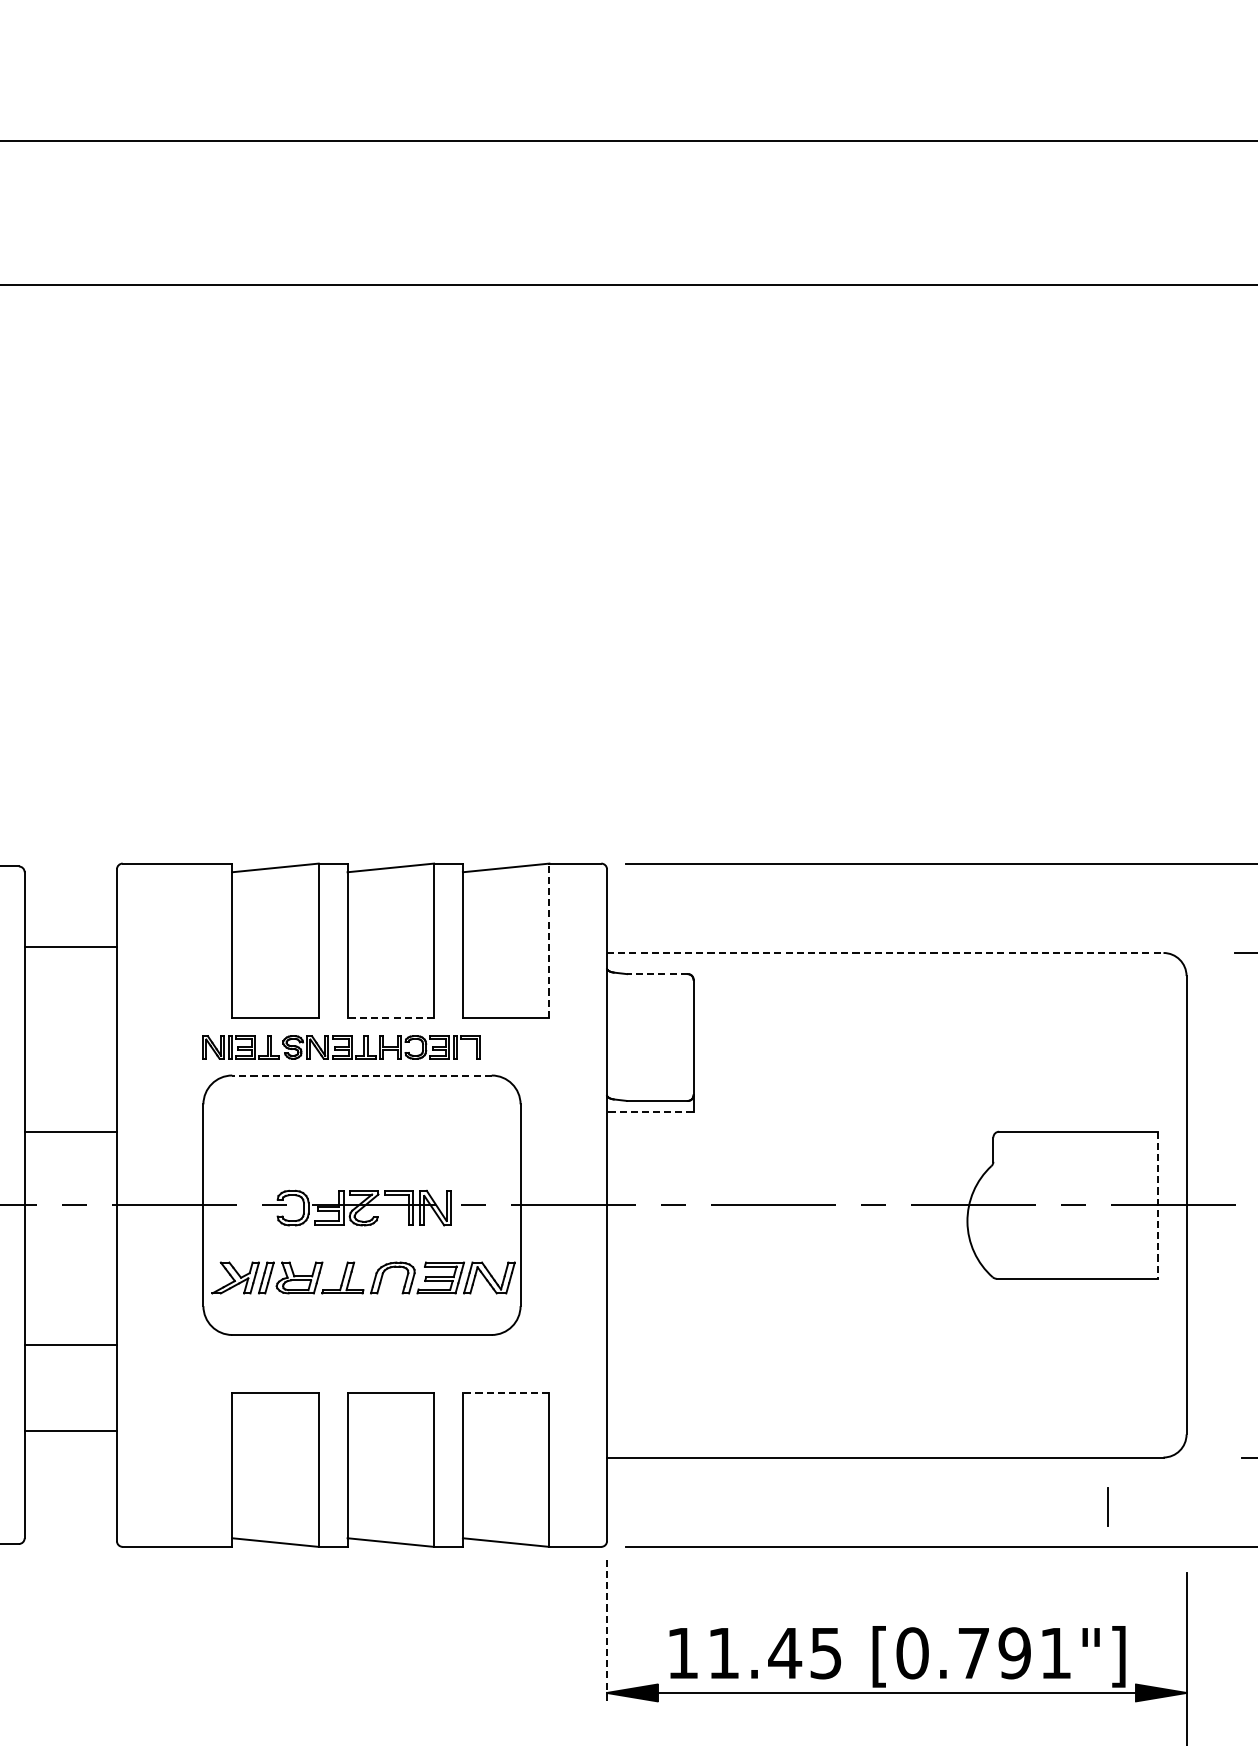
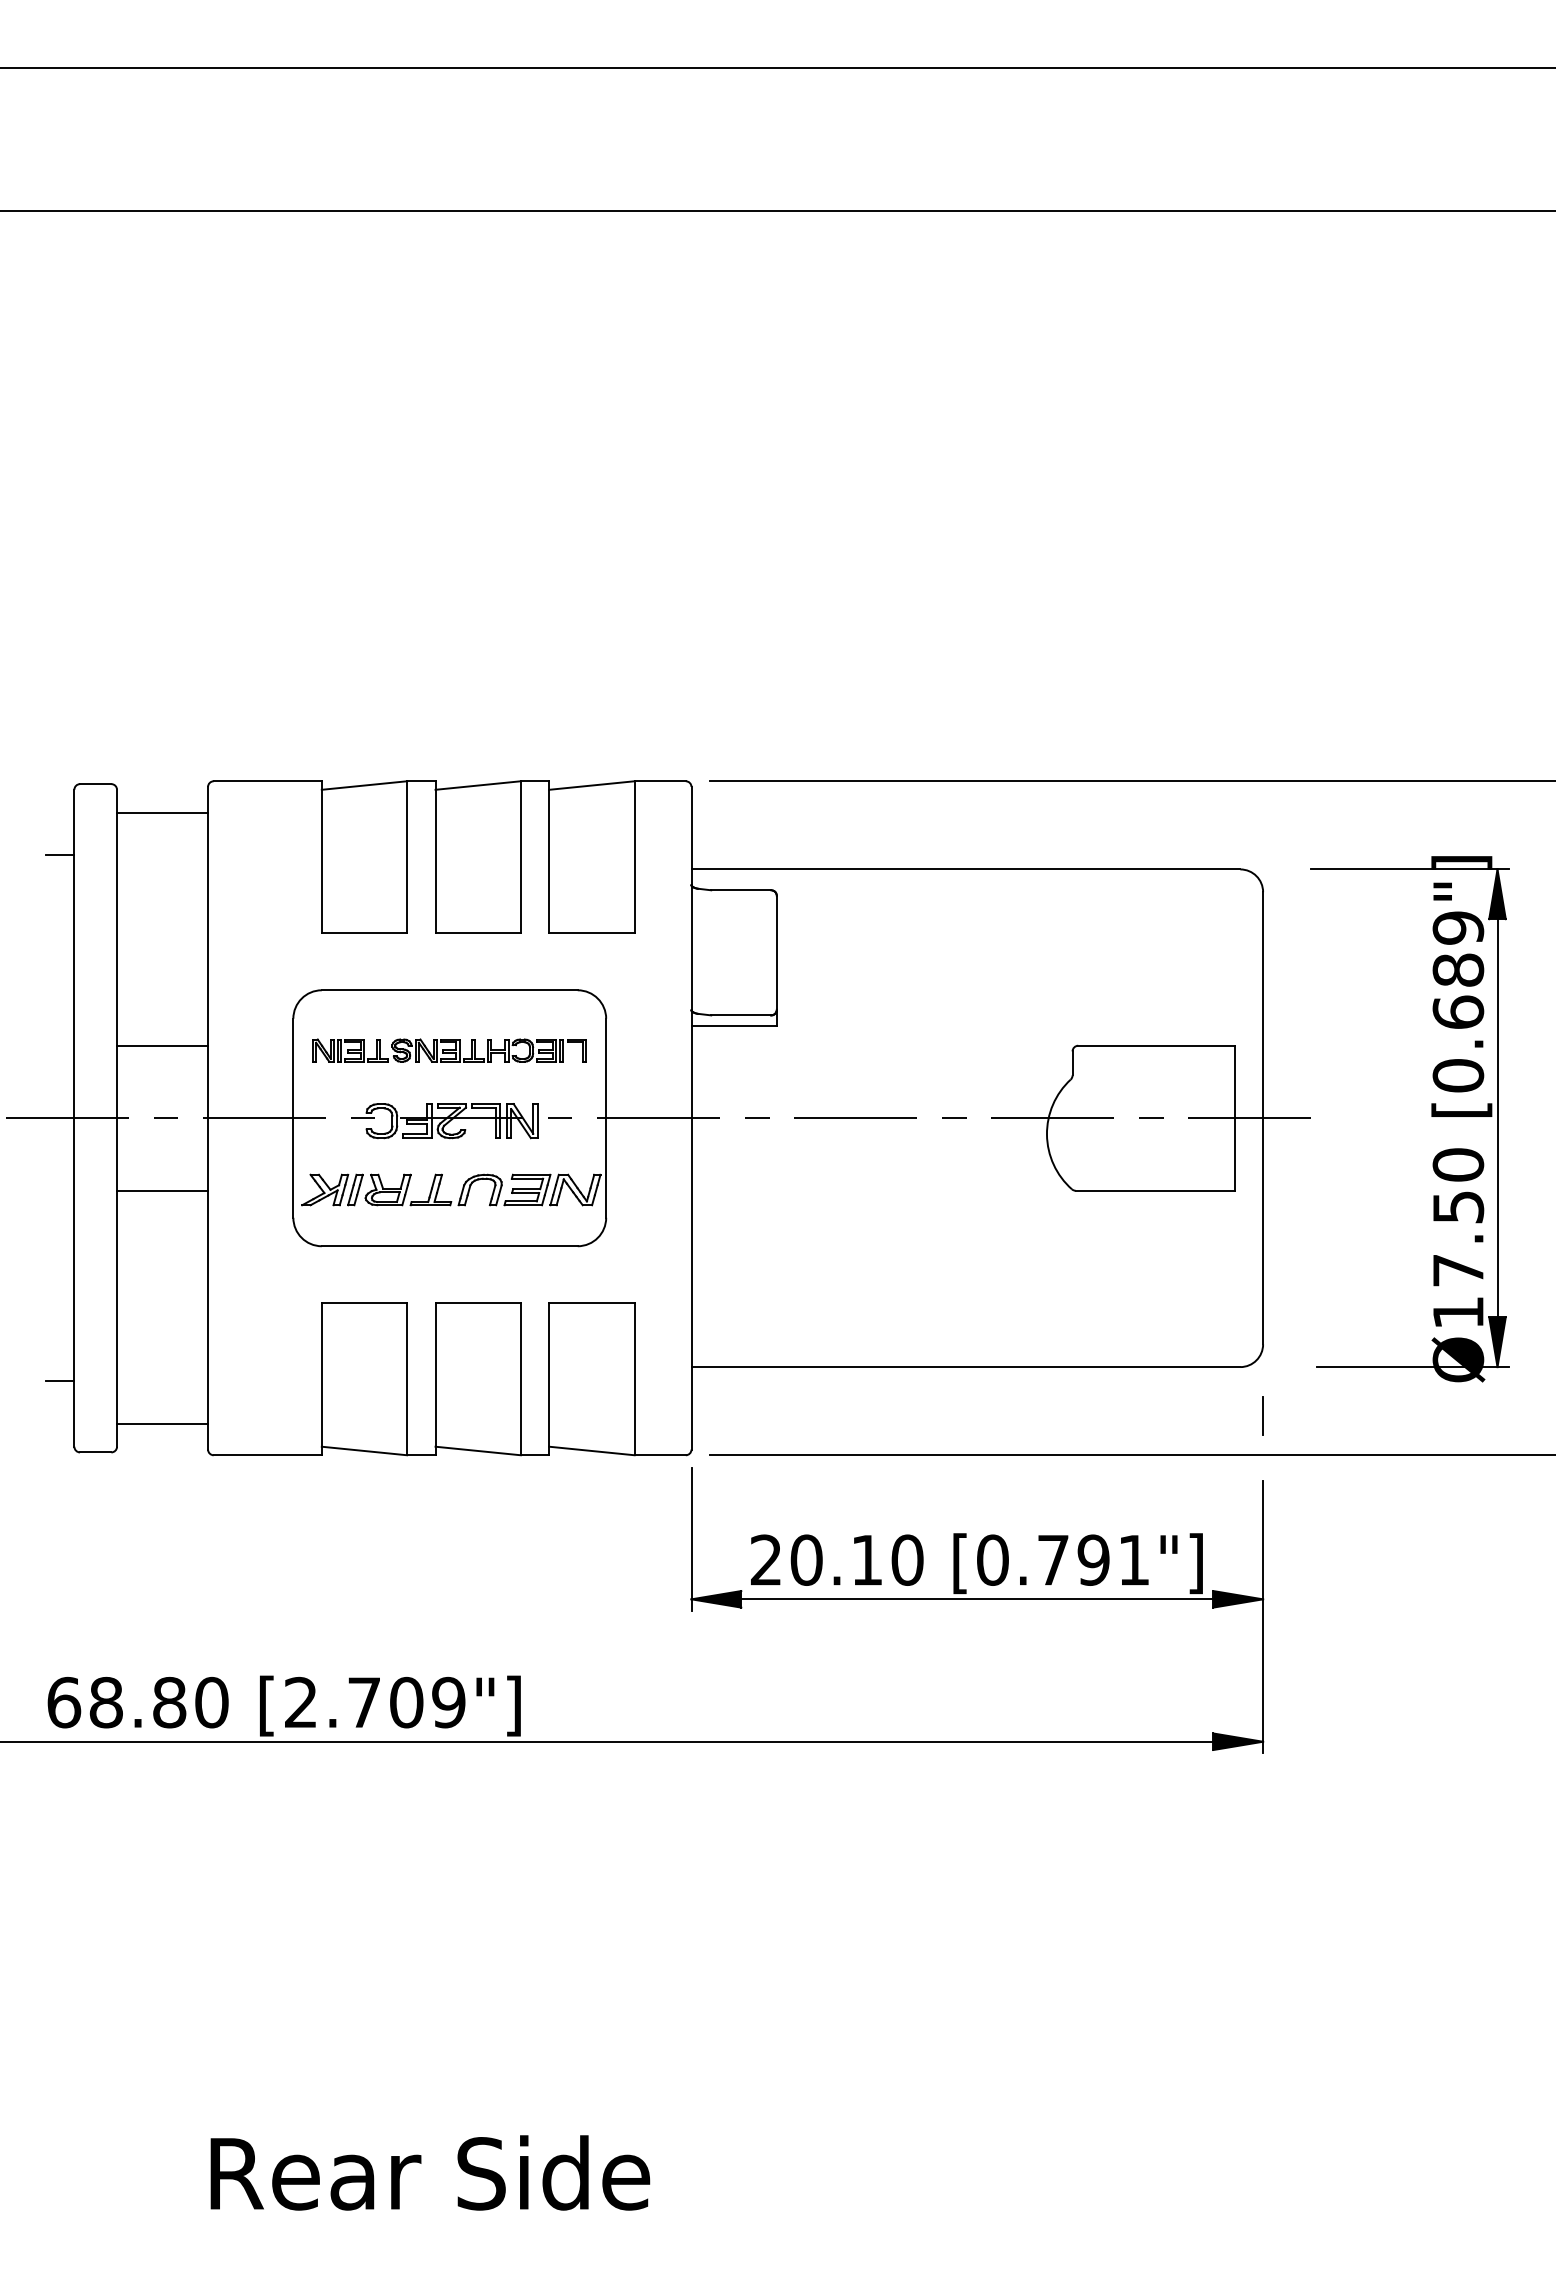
line: (549, 939) -> (634, 856), dashed -> solid
line: (70, 946) -> (162, 812), moved
line: (885, 953) -> (966, 869), dashed -> solid
line: (657, 974) -> (741, 890), dashed -> solid
line: (391, 1017) -> (478, 933), dashed -> solid
part: (341, 1047) -> (449, 1050), moved
line: (361, 1075) -> (449, 990), dashed -> solid
line: (650, 1112) -> (734, 1026), dashed -> solid
line: (1157, 1205) -> (1234, 1118), dashed -> solid
line: (70, 1344) -> (162, 1190), moved
line: (505, 1393) -> (591, 1303), dashed -> solid
line: (70, 1430) -> (162, 1423), moved
line: (1106, 1506) -> (1262, 1415), moved
line: (607, 1632) -> (691, 1539), dashed -> solid
text: (755, 1652) -> (837, 1559), 11.45 -> 20.10

